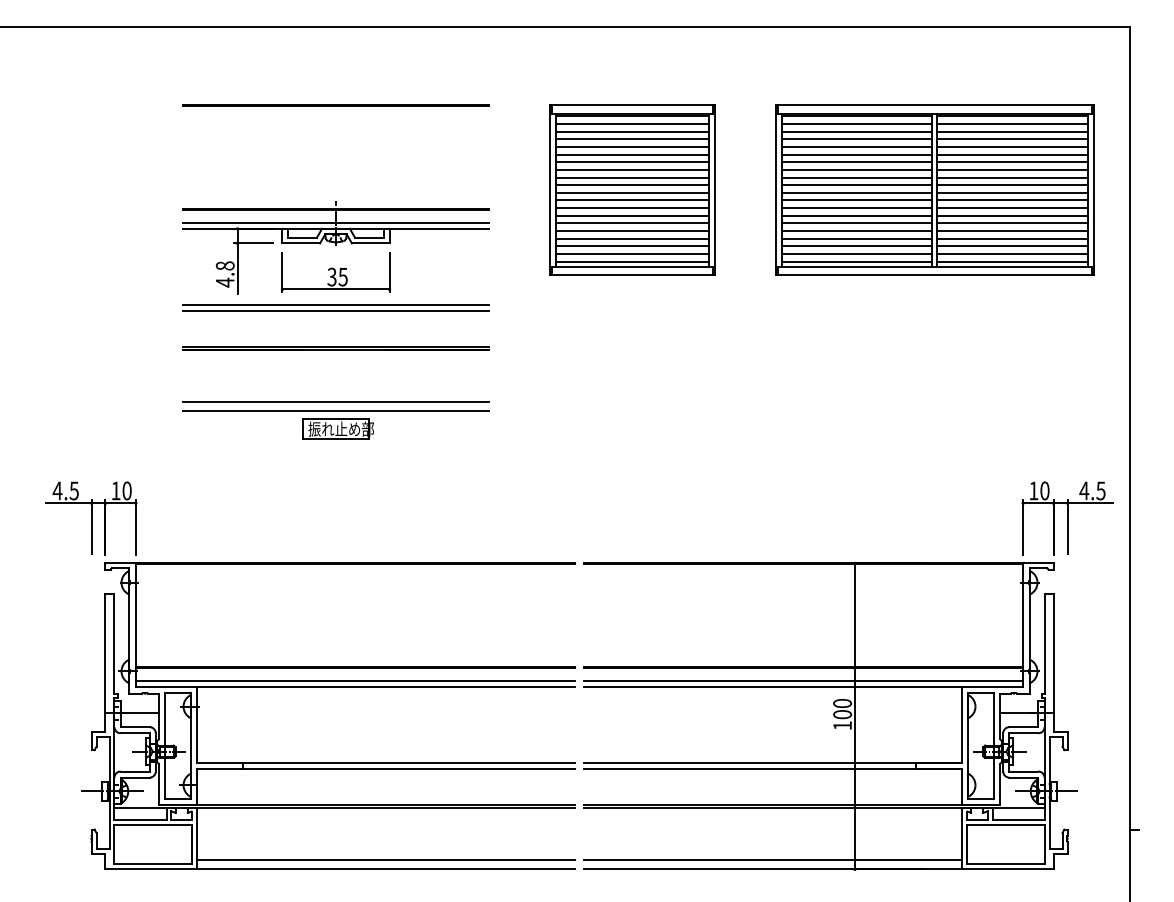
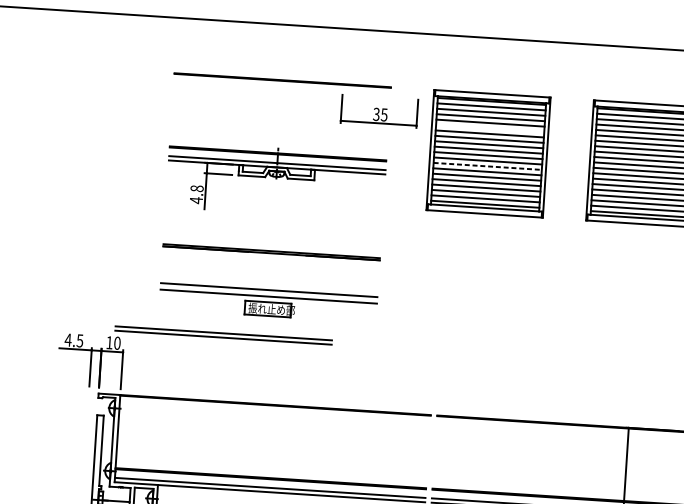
line: (631, 154) -> (489, 128), removed
line: (632, 208) -> (487, 166), solid -> dashed
part: (335, 272) -> (379, 111), moved
part: (335, 307) -> (223, 334), moved

